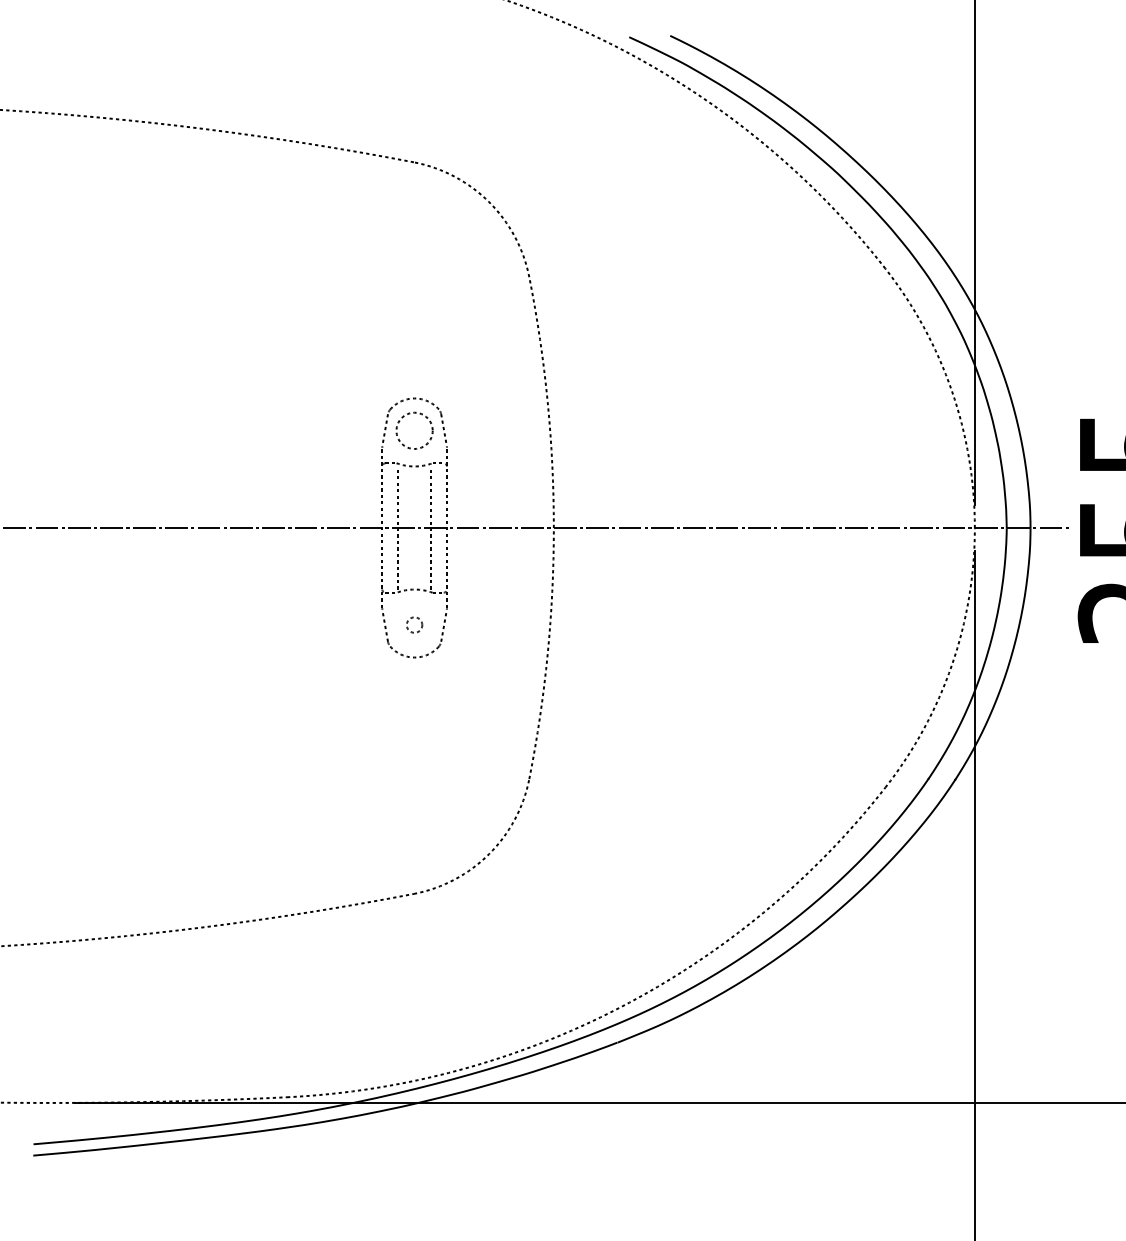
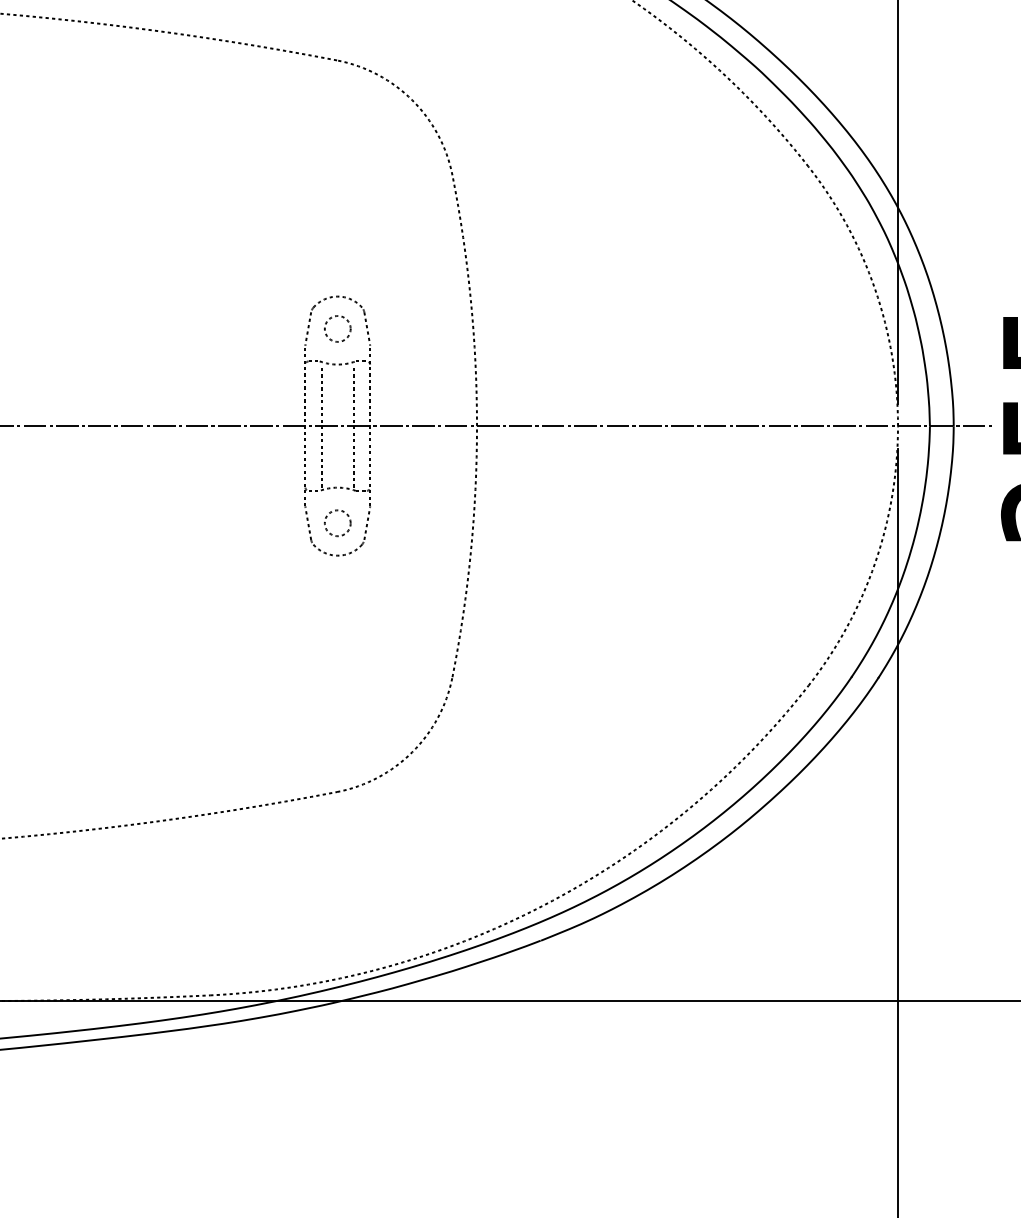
circle: (414, 430) -> (337, 328), size x0.71
circle: (414, 624) -> (337, 522), size x1.67

